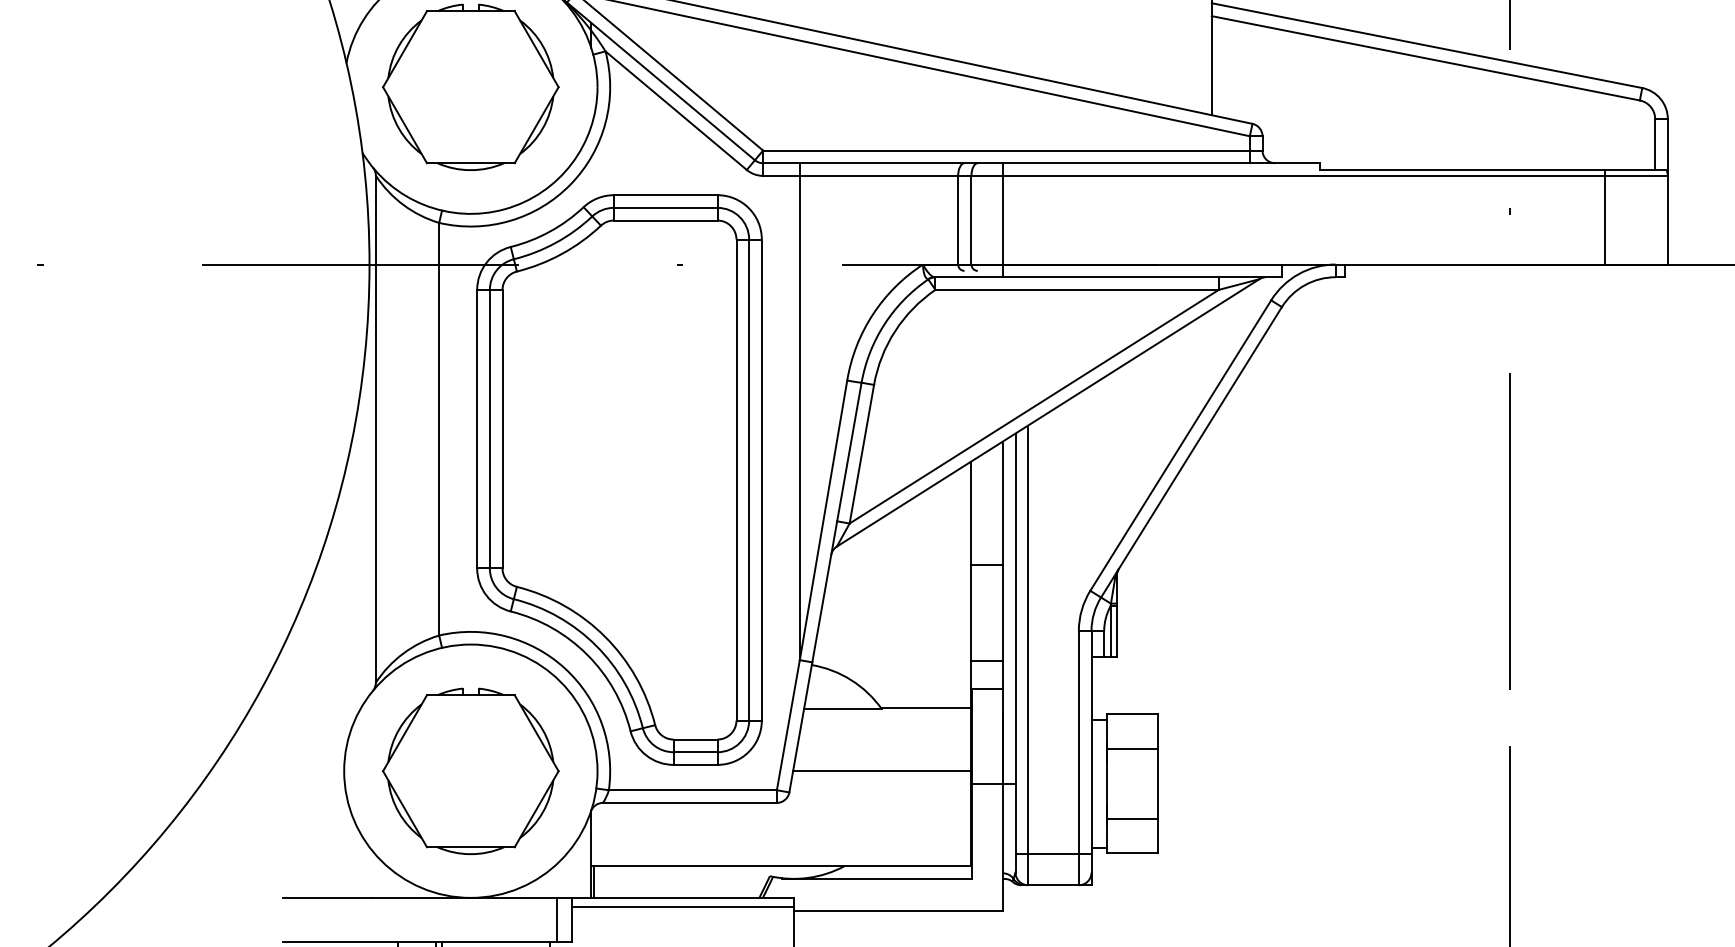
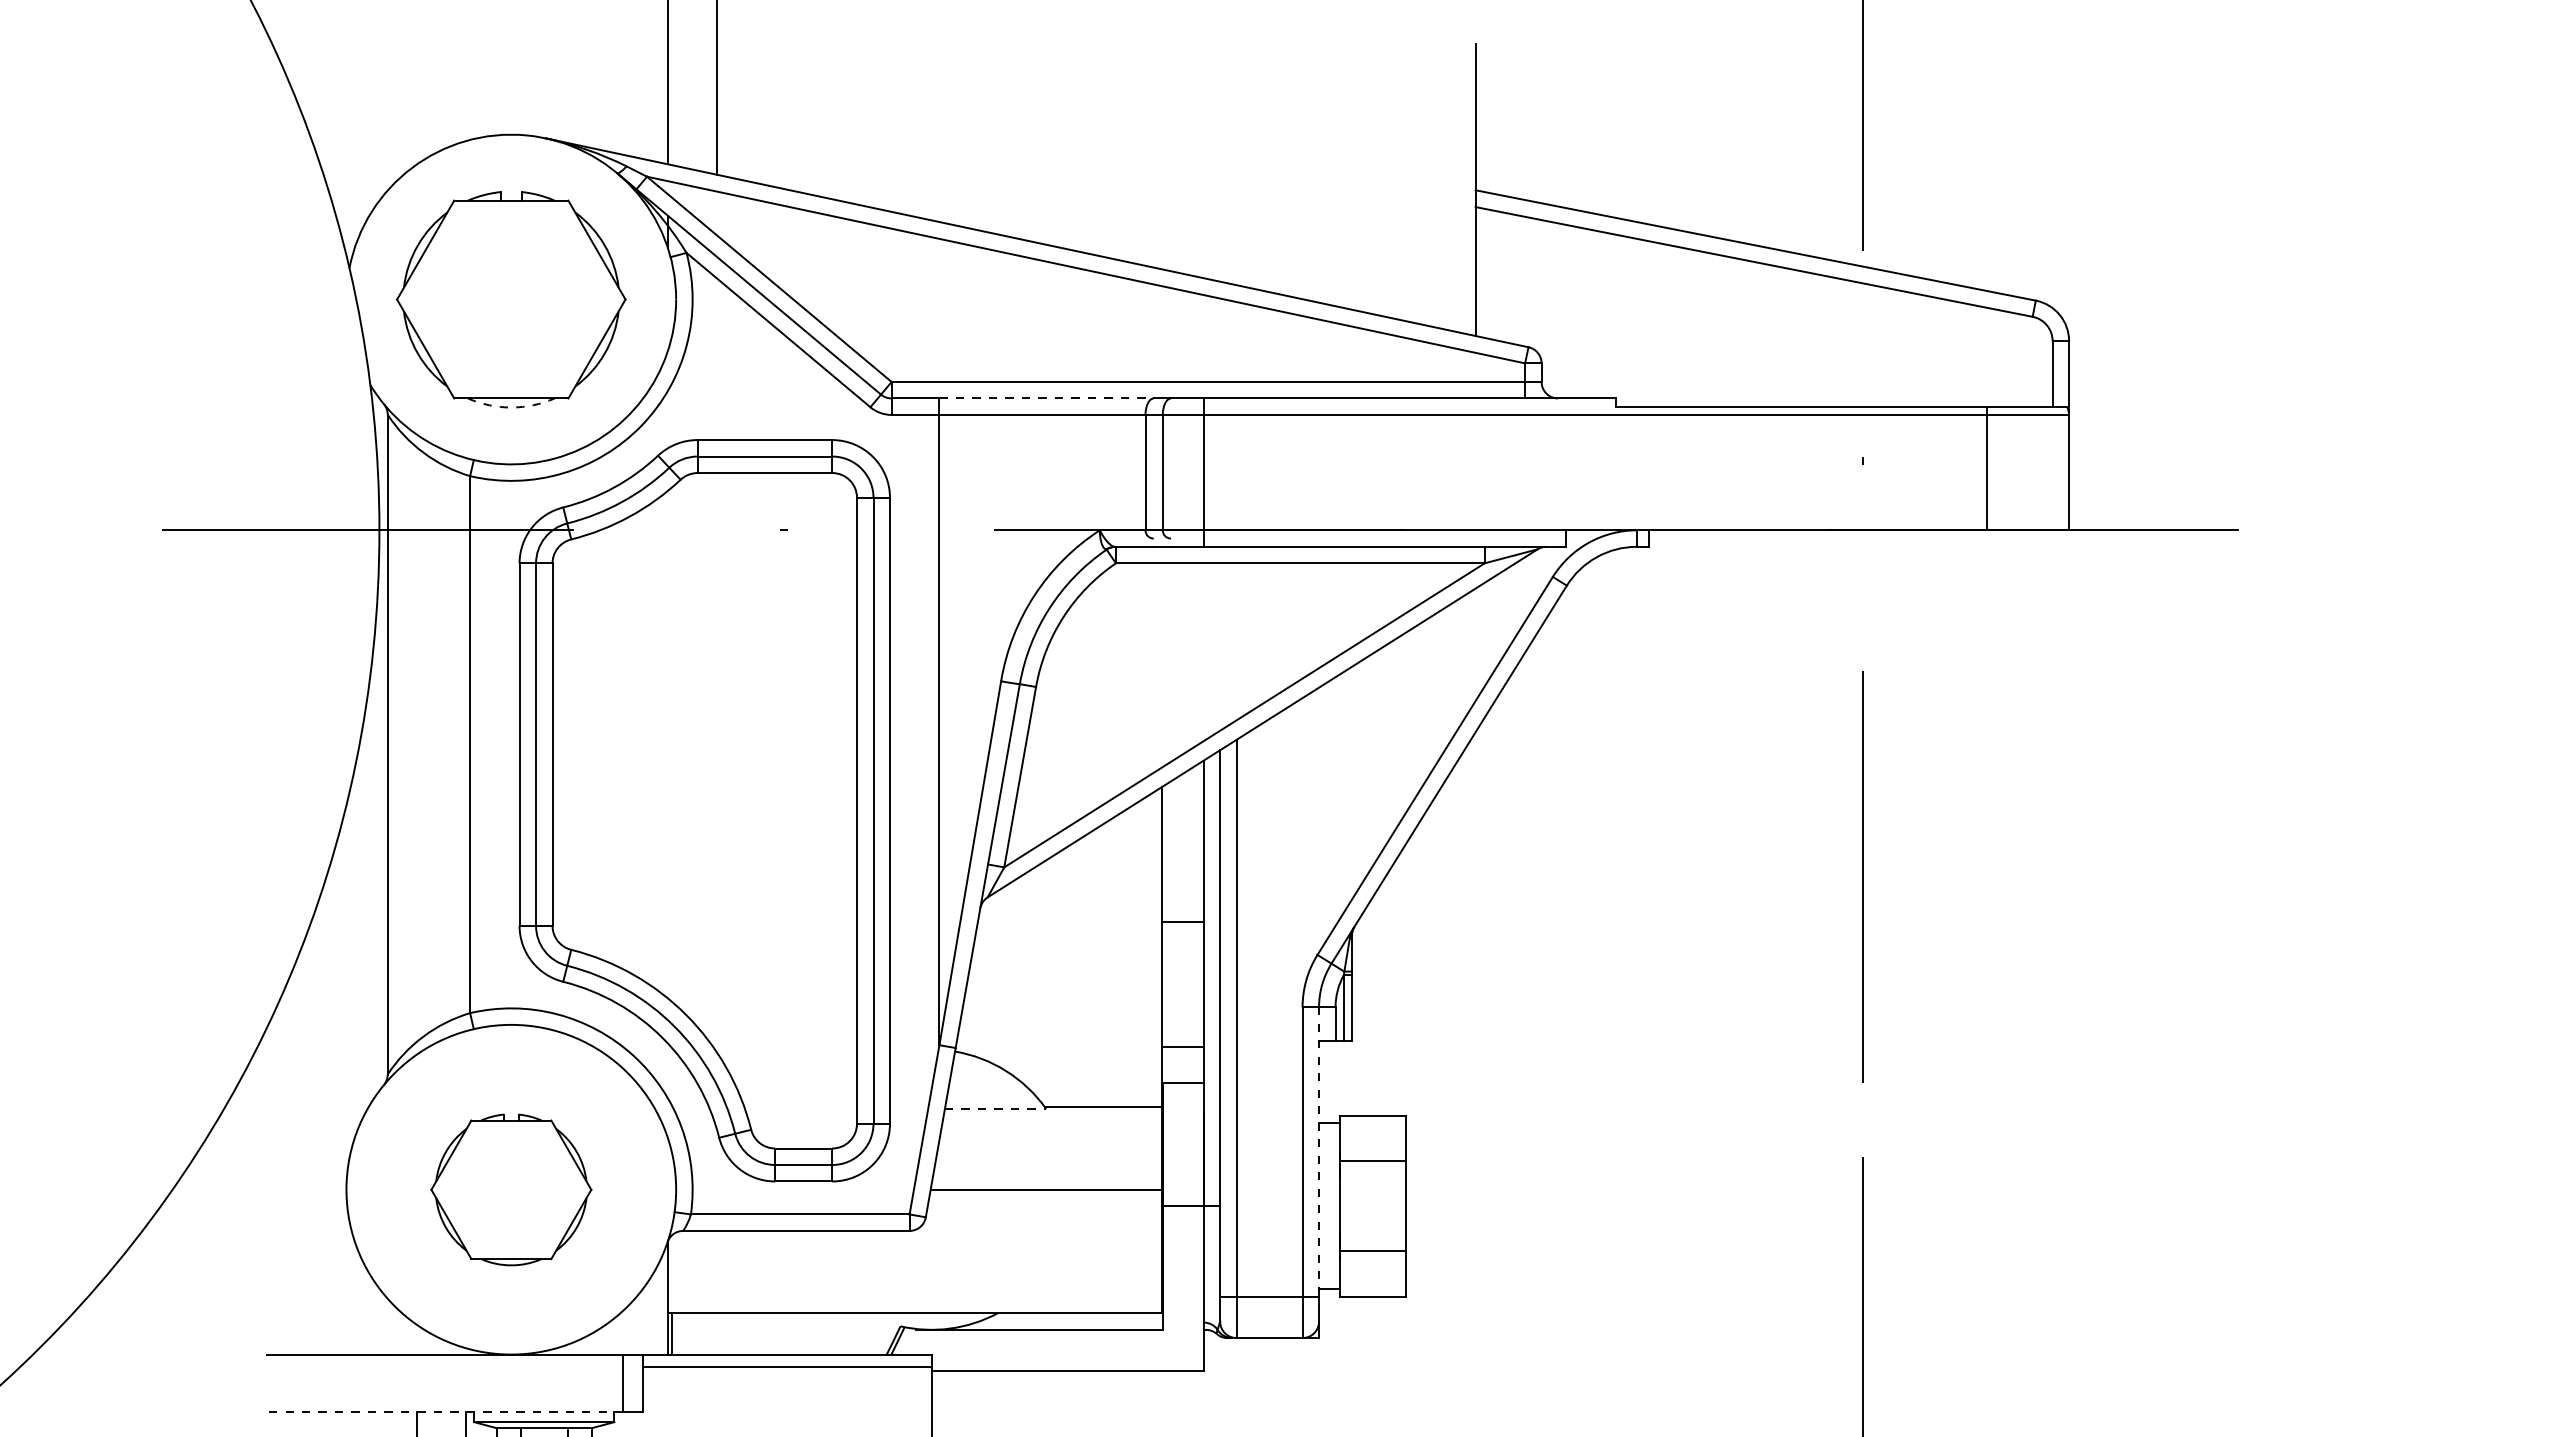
line: (882, 163) -> (1047, 398), solid -> dashed
arc: (470, 170) -> (511, 407), solid -> dashed
line: (842, 708) -> (995, 1108), solid -> dashed
line: (1091, 742) -> (1319, 1152), solid -> dashed
part: (470, 771) -> (511, 1189), size x0.7
line: (419, 942) -> (444, 1412), solid -> dashed

